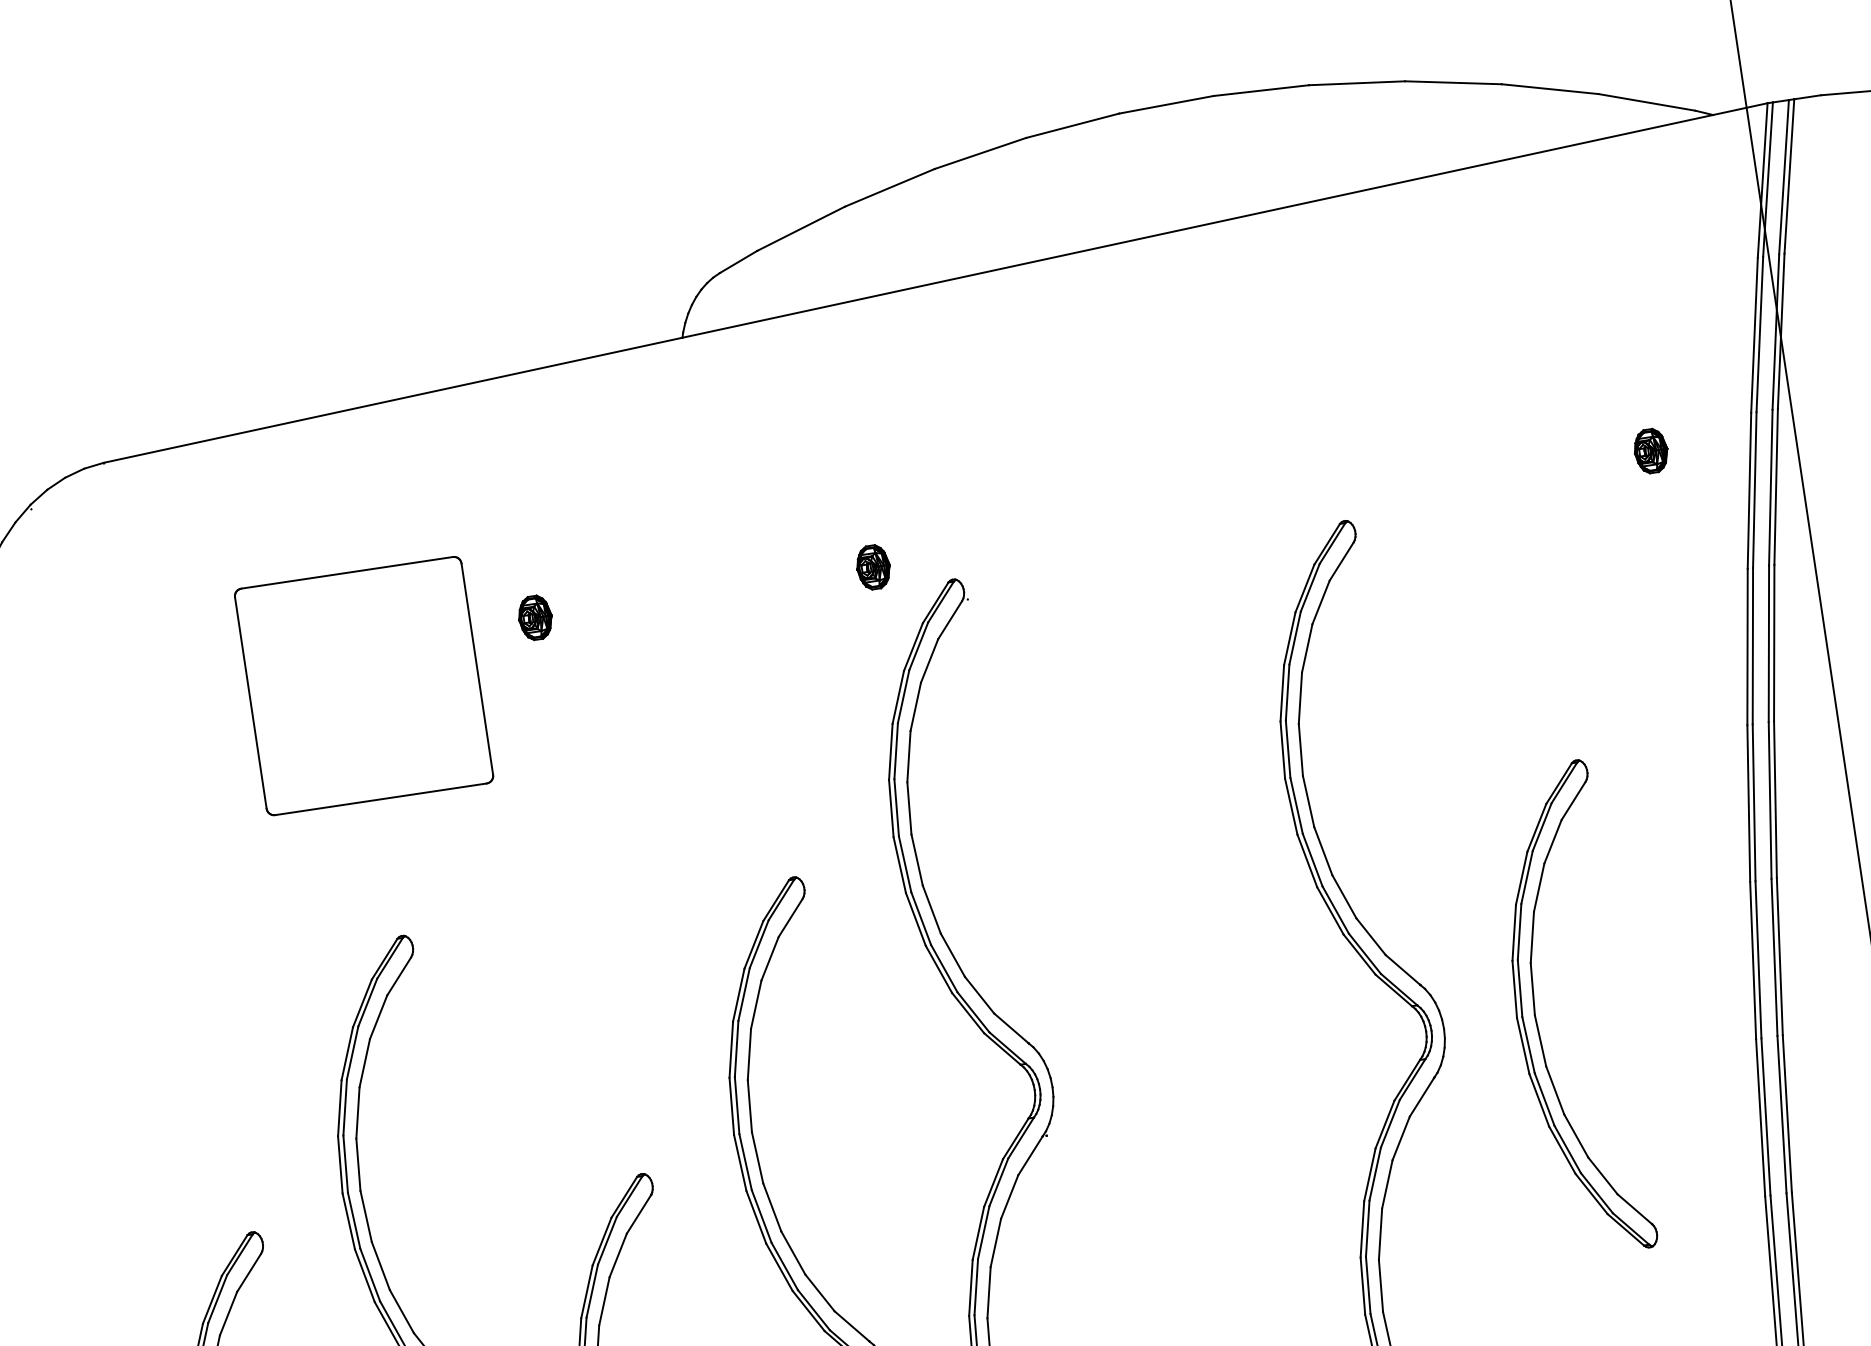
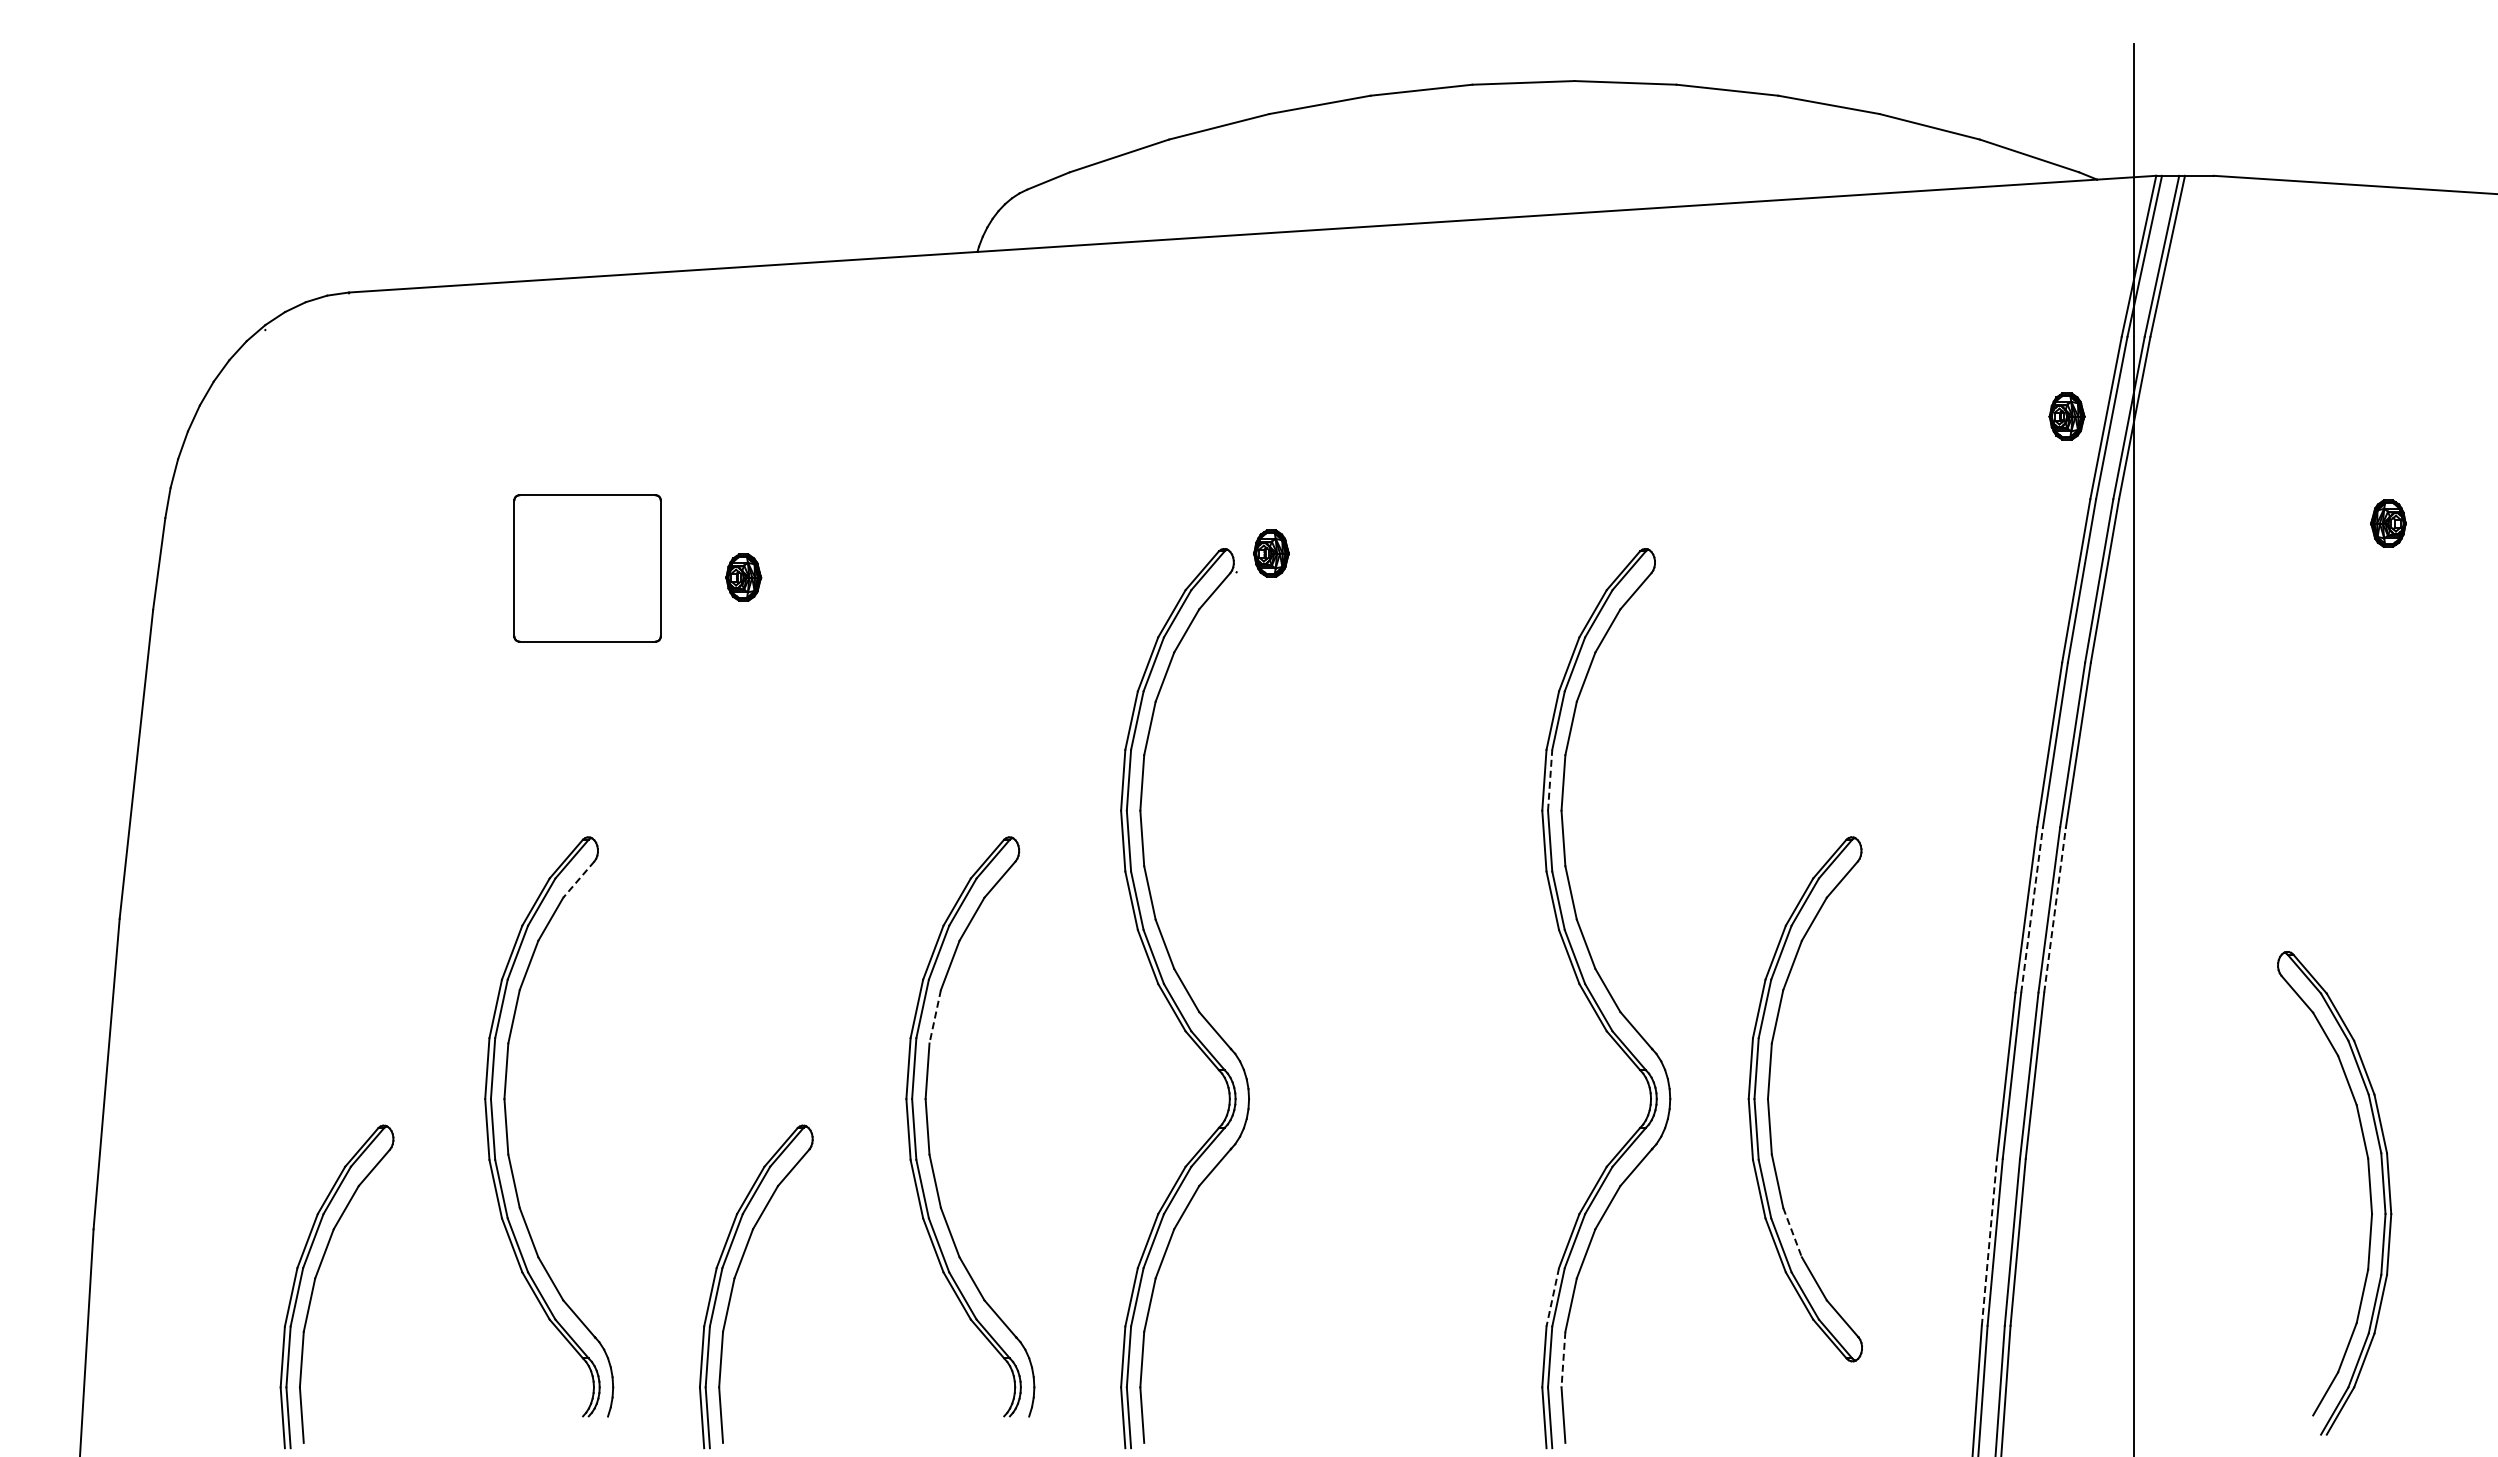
part: (1650, 451) -> (2066, 416), moved
part: (873, 567) -> (1271, 553), moved
part: (535, 617) -> (743, 577), moved
part: (363, 686) -> (587, 568), size x0.6
line: (1288, 748) -> (1550, 779), solid -> dashed
line: (1775, 799) -> (2055, 909), solid -> dashed
line: (1754, 802) -> (2032, 909), solid -> dashed
line: (398, 976) -> (578, 879), solid -> dashed
line: (749, 1055) -> (935, 1017), solid -> dashed
line: (1760, 1117) -> (1989, 1242), solid -> dashed
line: (1576, 1136) -> (1792, 1233), solid -> dashed
line: (1362, 1229) -> (1552, 1297), solid -> dashed
line: (1381, 1285) -> (1563, 1359), solid -> dashed

